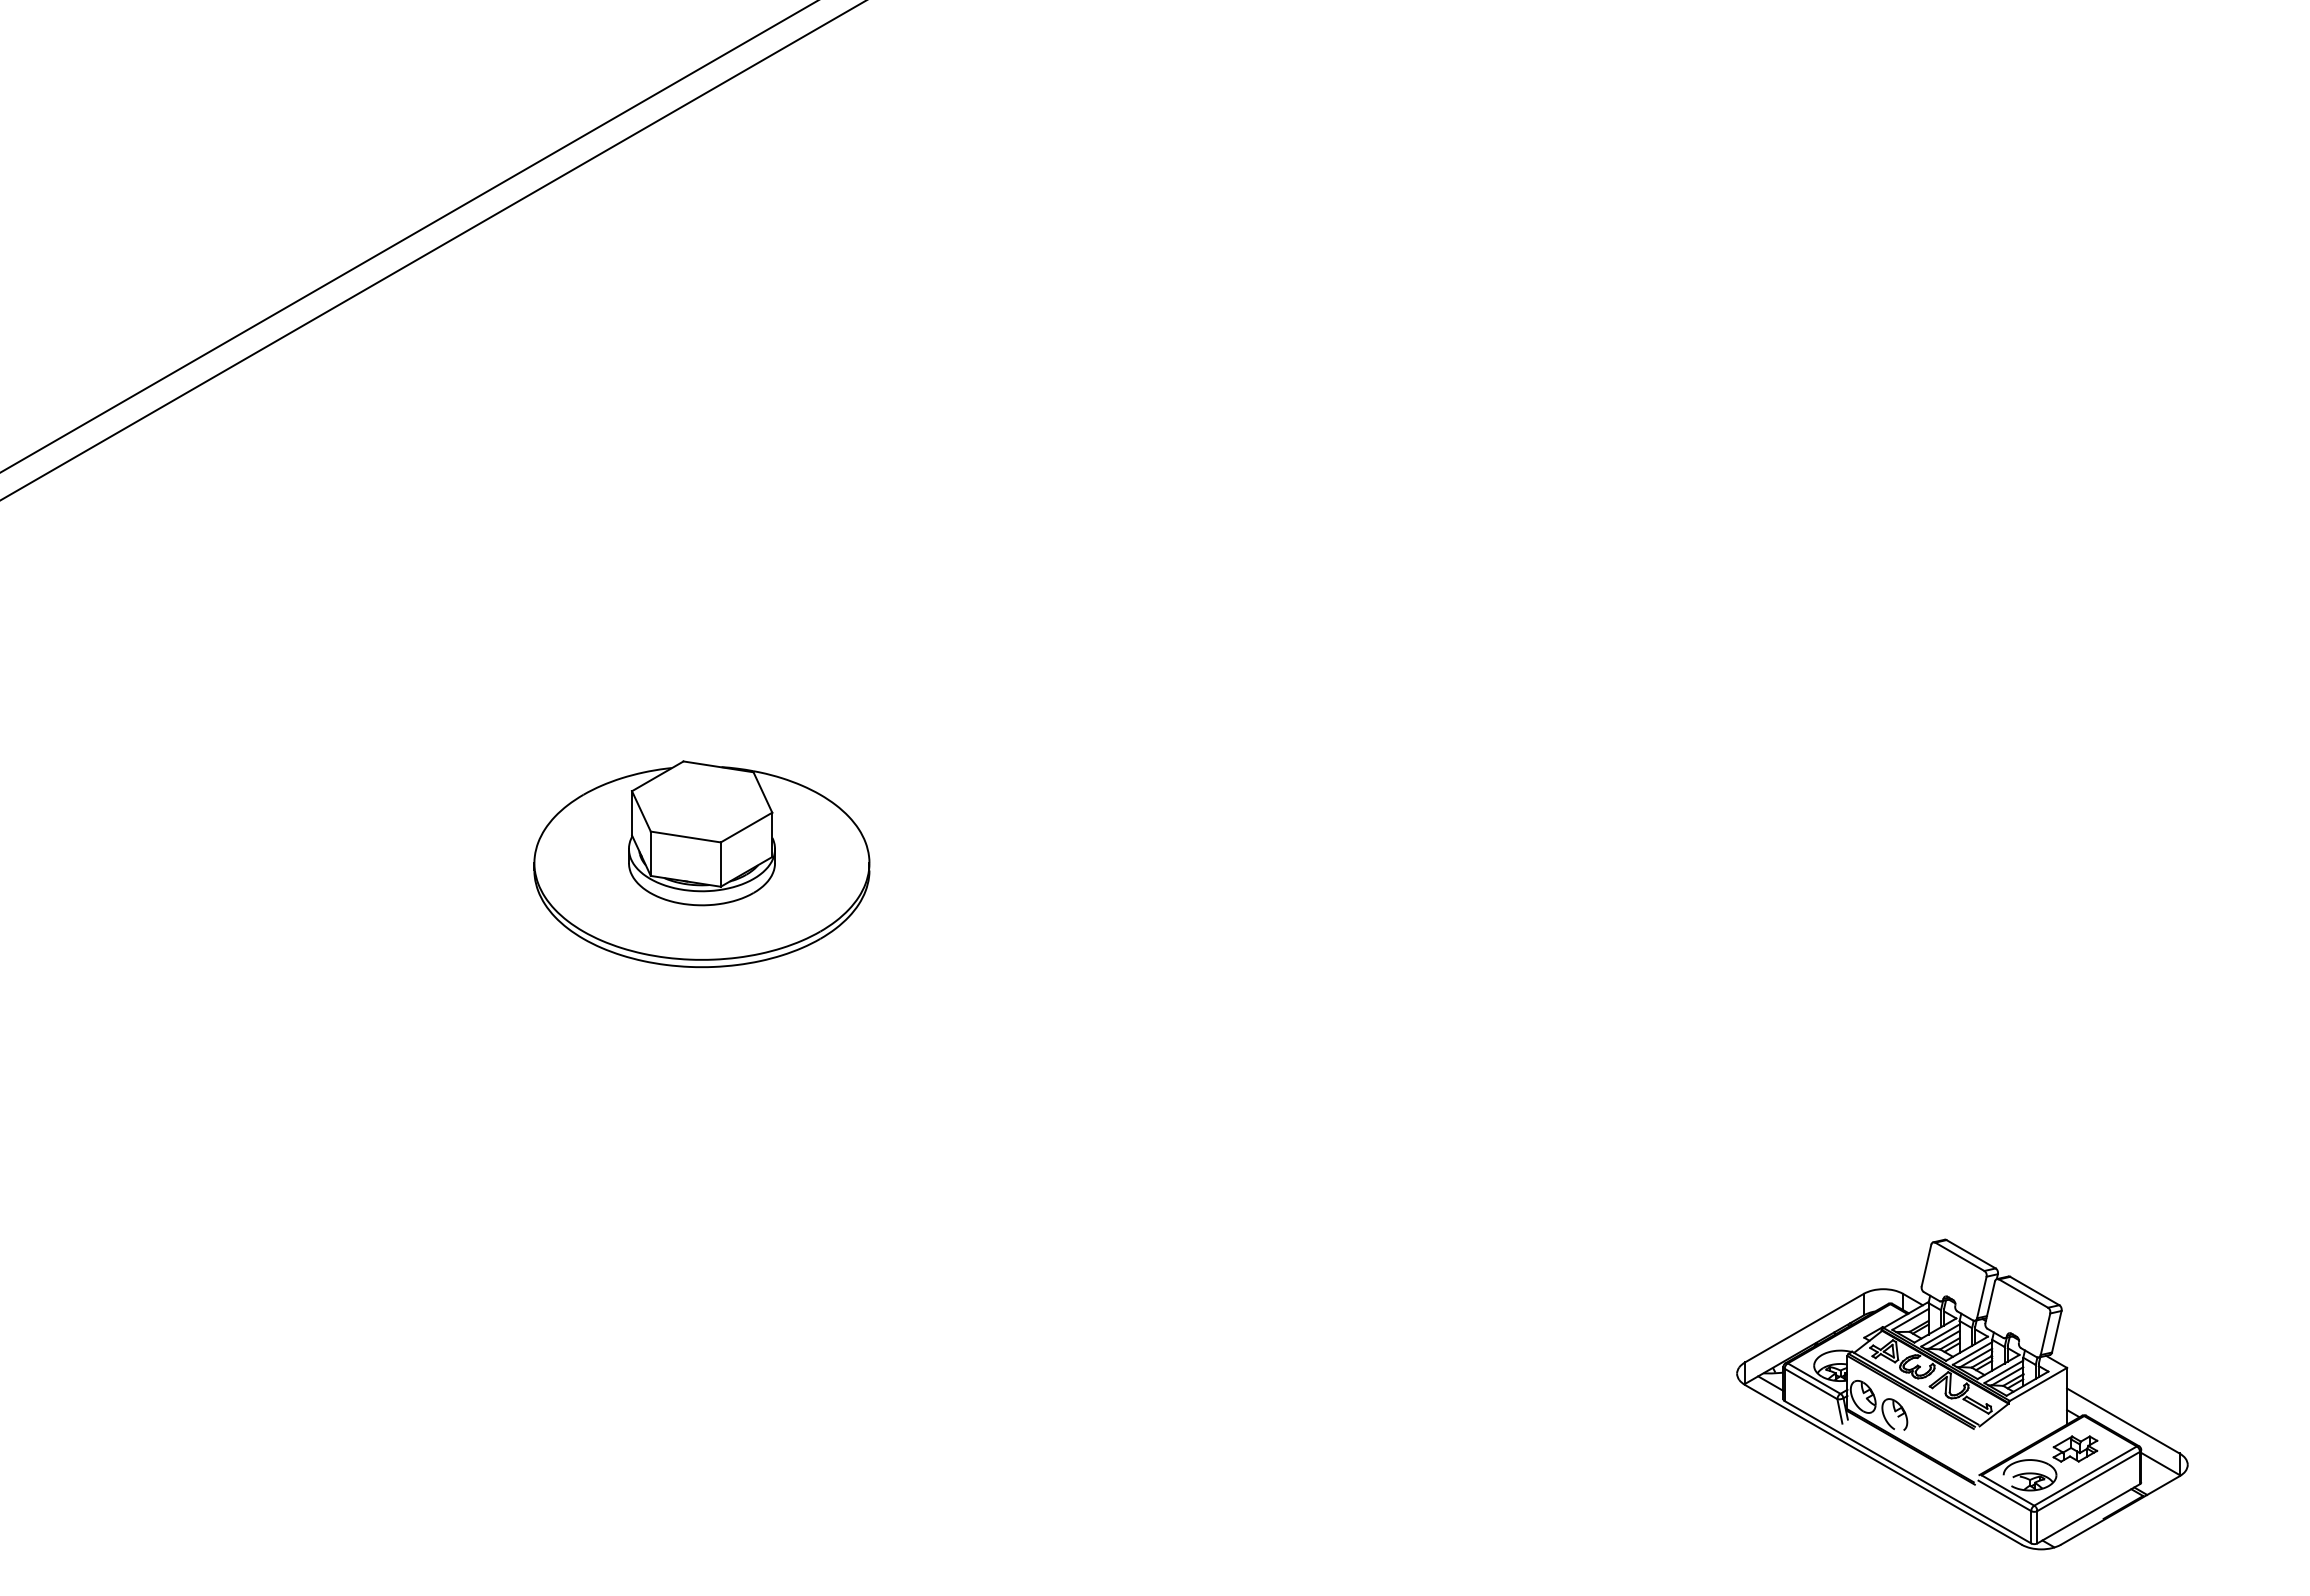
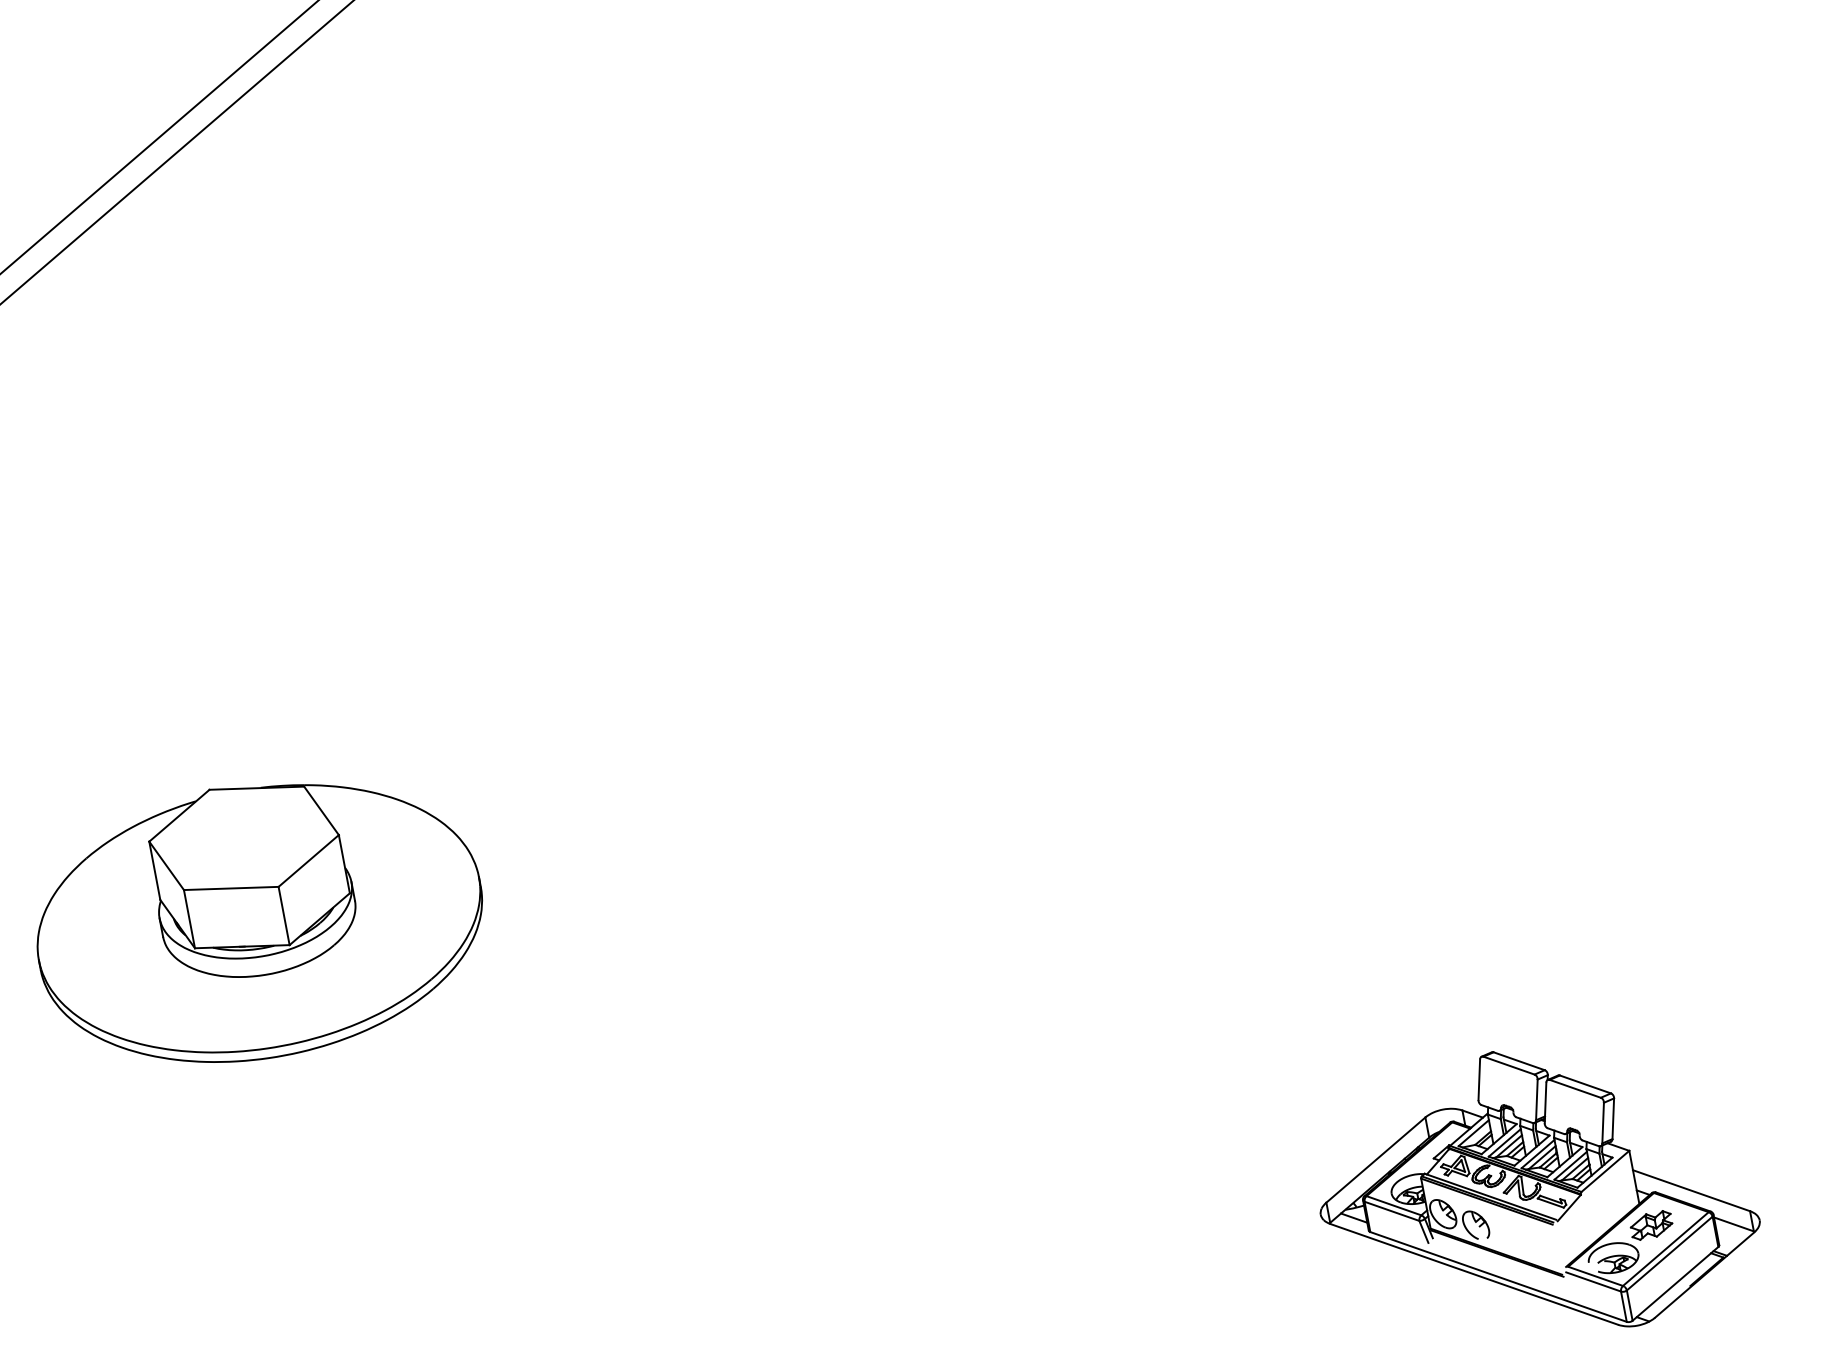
part: (701, 864) -> (258, 920), size x1.4

